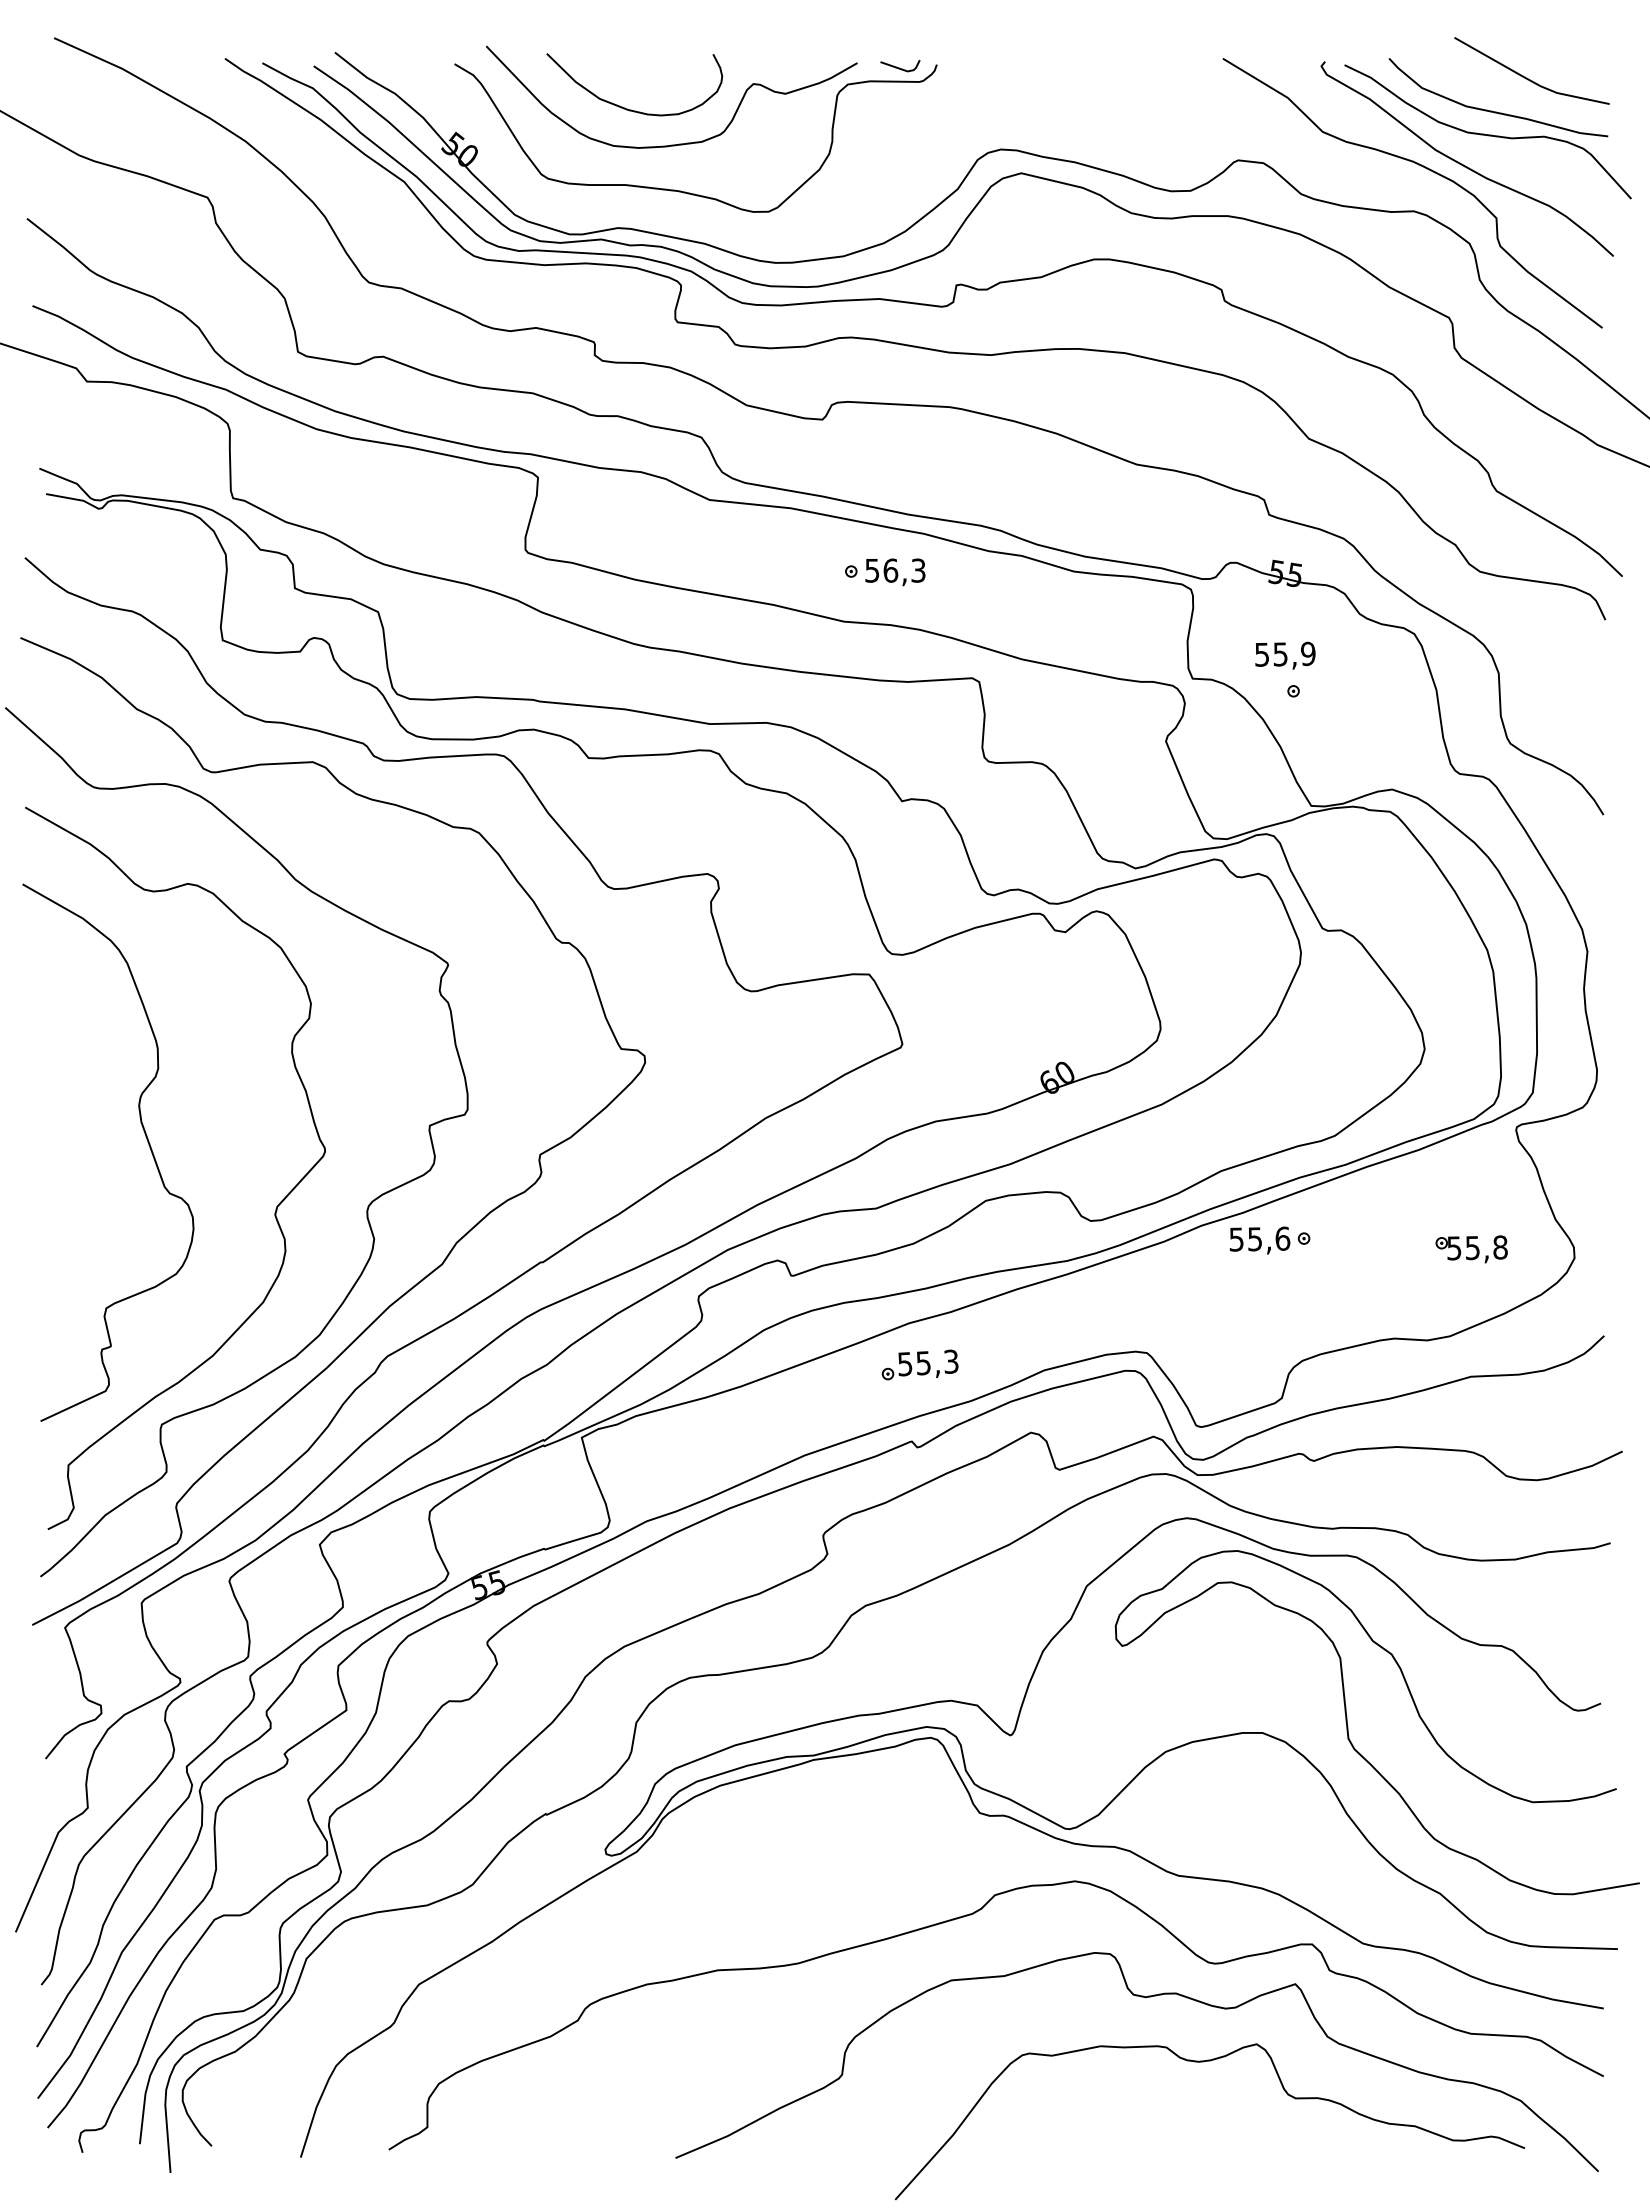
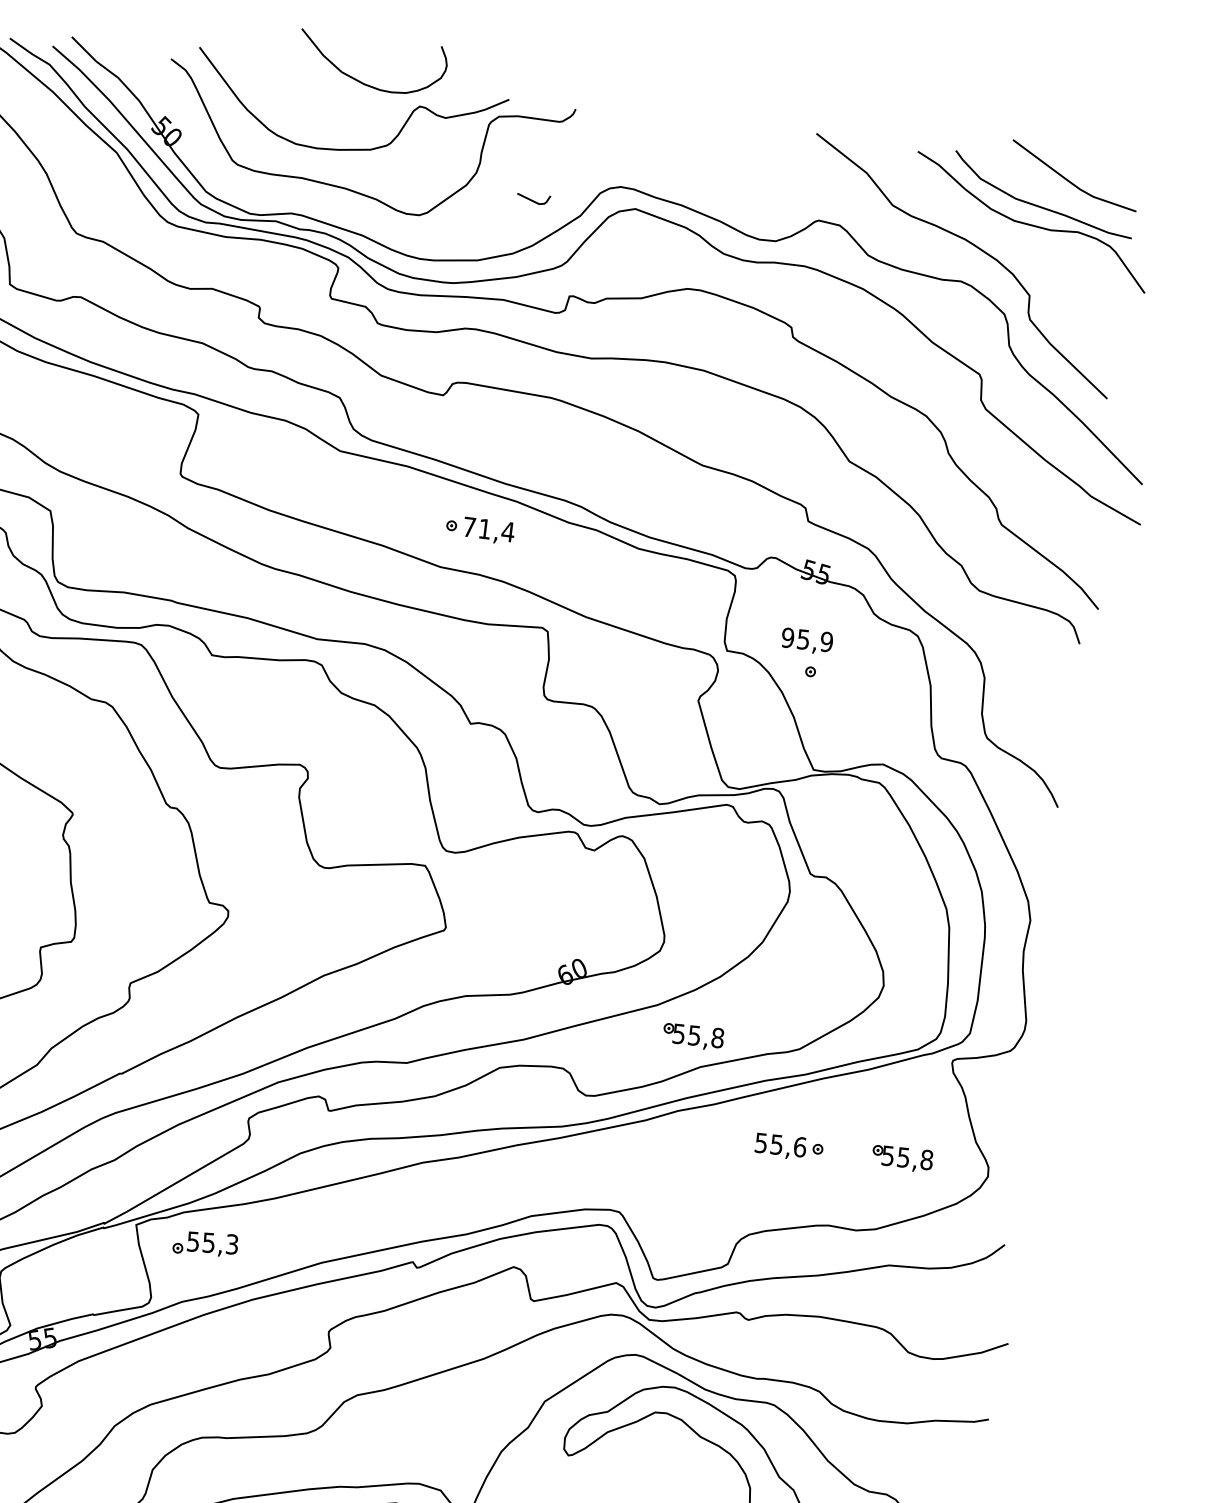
line: (899, 67) -> (532, 200), moved
curve: (625, 107) -> (362, 81), moved
curve: (1462, 163) -> (1006, 246), removed
text: (895, 570) -> (488, 529), 56,3 -> 71,4
text: (1261, 654) -> (787, 637), 55,9 -> 95,9
part: (1208, 1136) -> (693, 1036), added
part: (1269, 1240) -> (788, 1147), moved
part: (919, 1364) -> (205, 1243), moved

